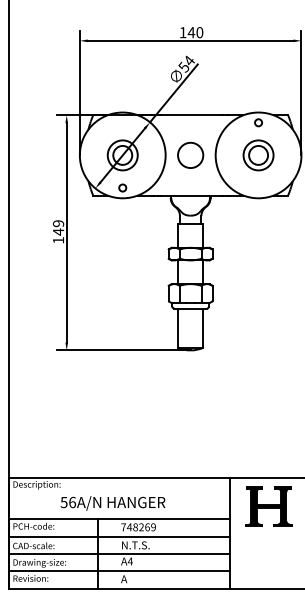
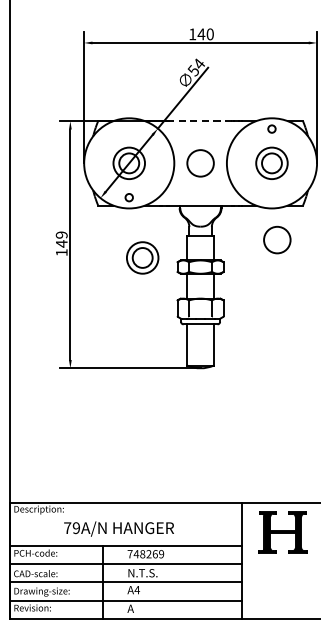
line: (190, 115) -> (200, 121), solid -> dashed
circle: (263, 227) -> (277, 239), added
part: (135, 245) -> (142, 258), added
text: (68, 502) -> (72, 528), 56A/N -> 79A/N

